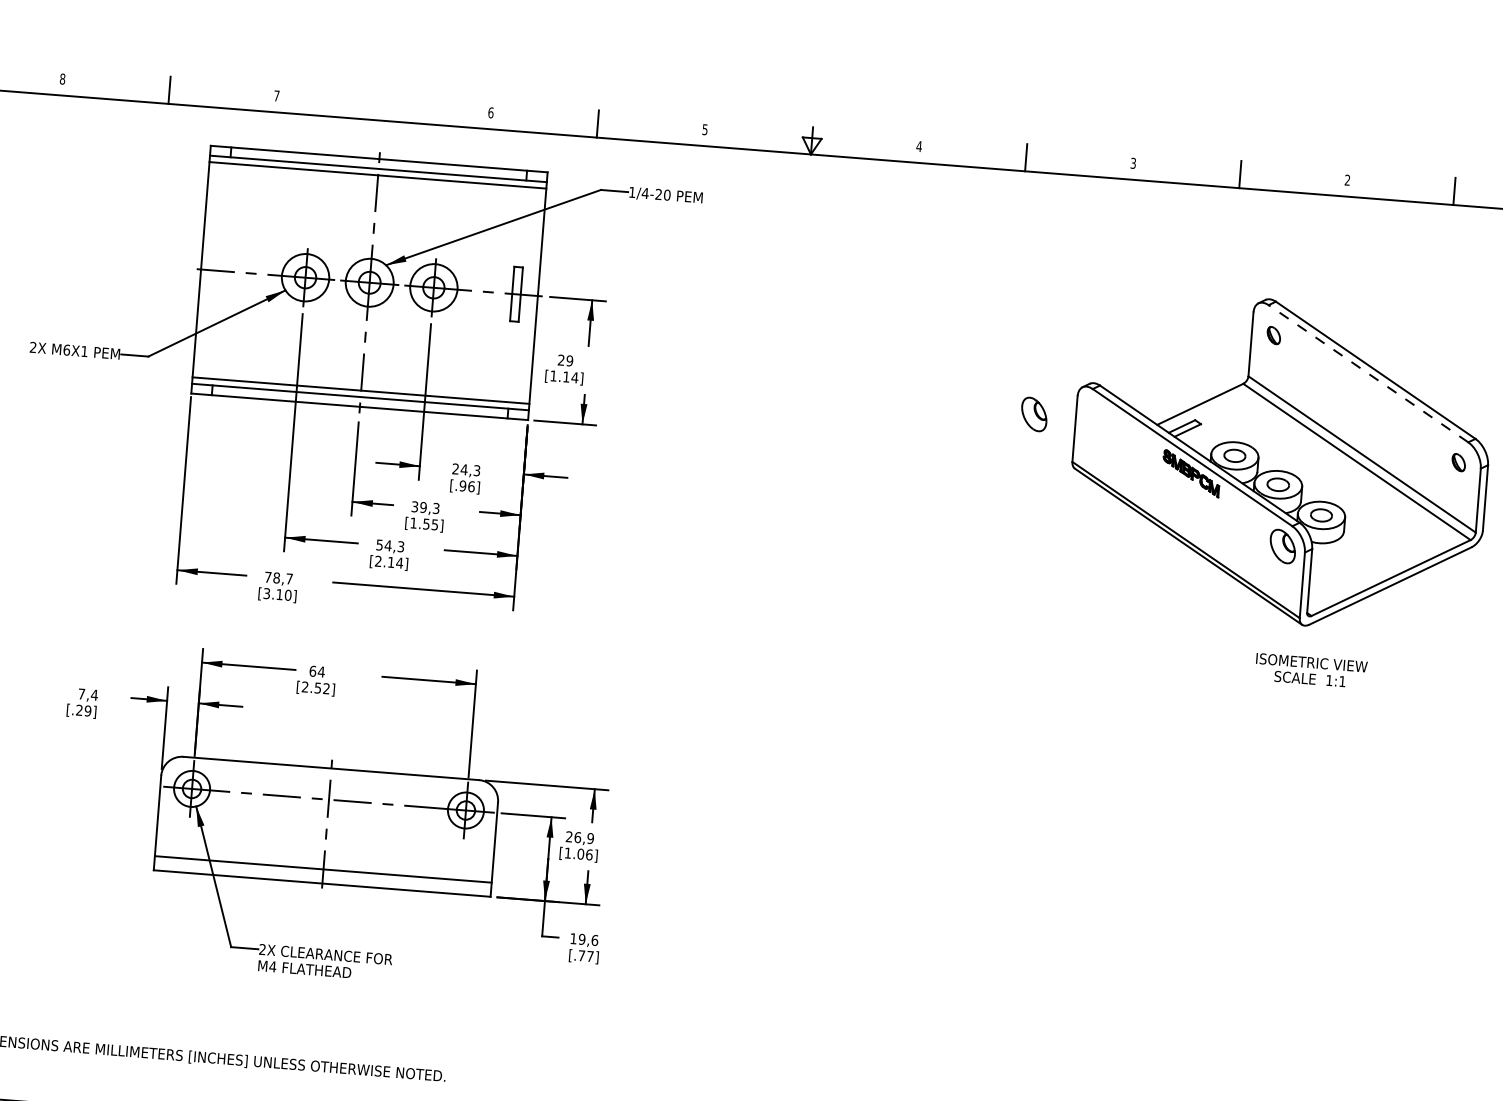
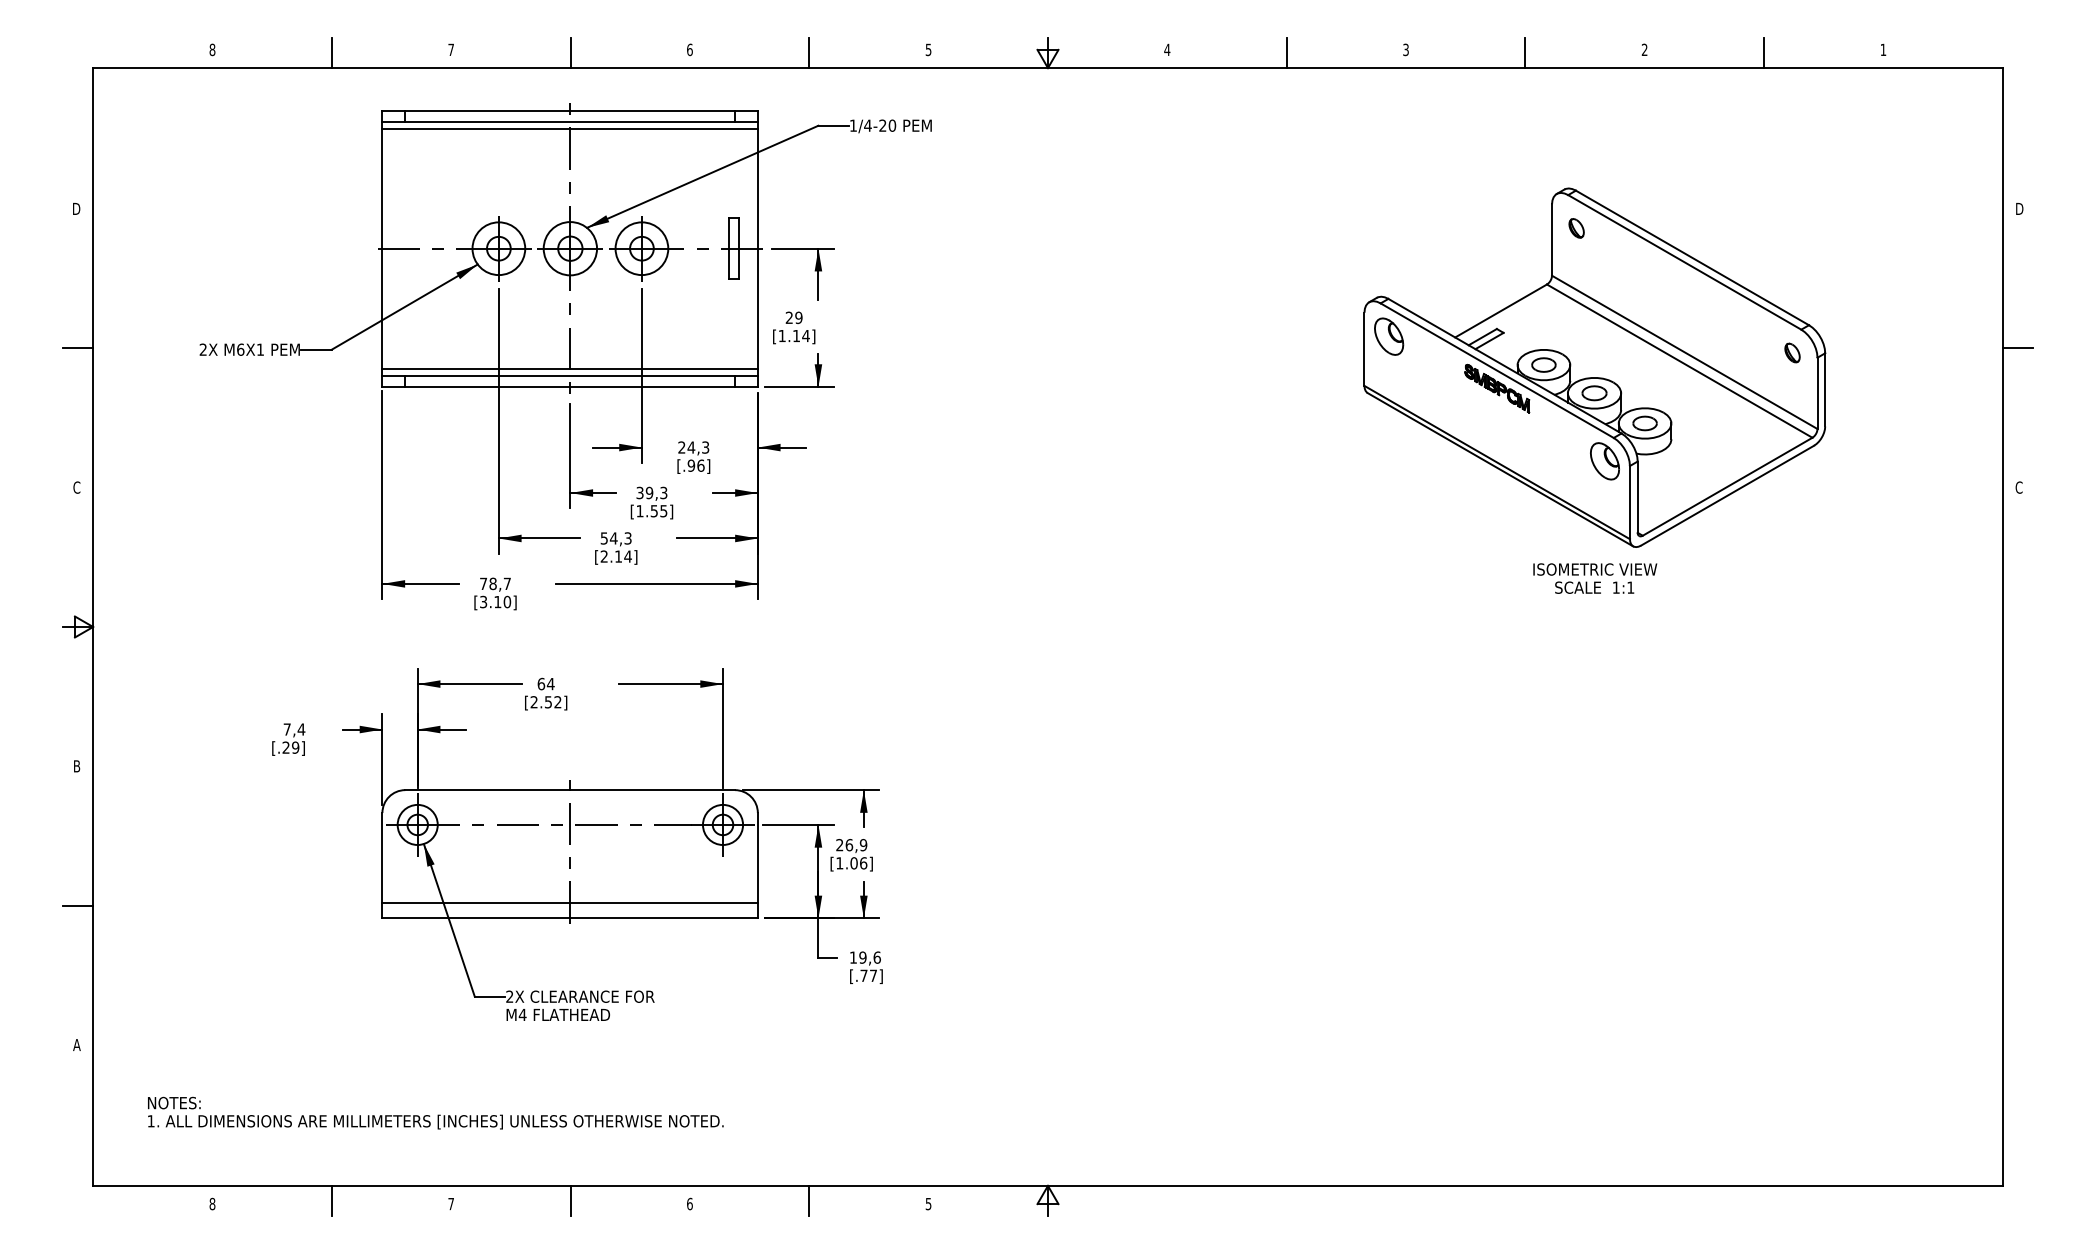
line: (383, 106) -> (570, 52), added
line: (1368, 373) -> (1684, 262), dashed -> solid
part: (1034, 414) -> (1389, 336), moved
text: (1311, 670) -> (1595, 578), moved

